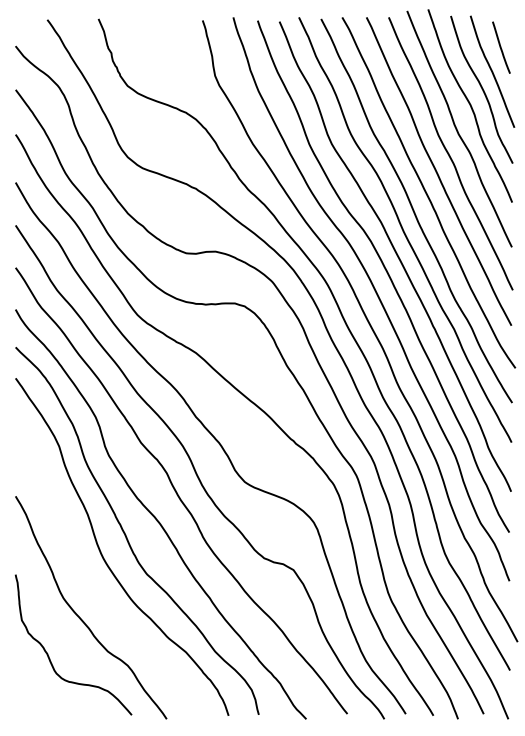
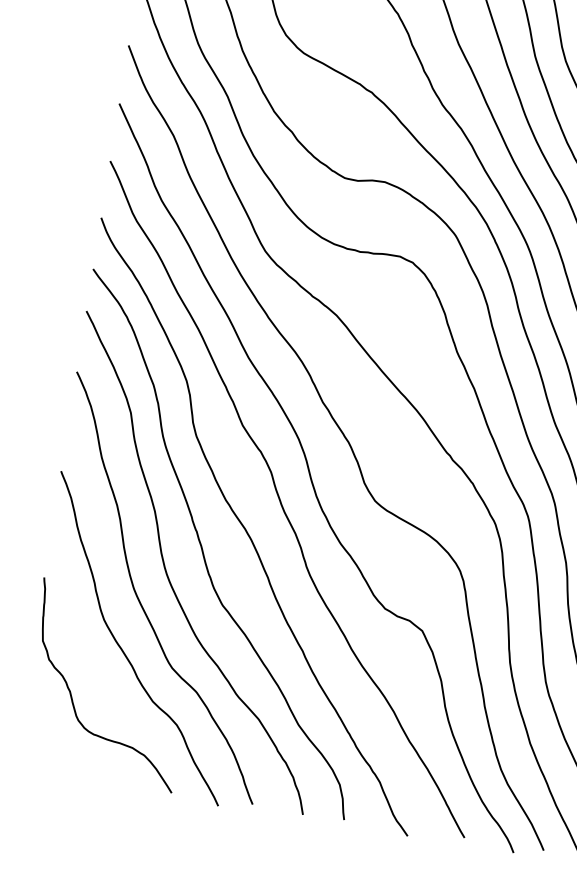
curve: (86, 578) -> (139, 597), added

